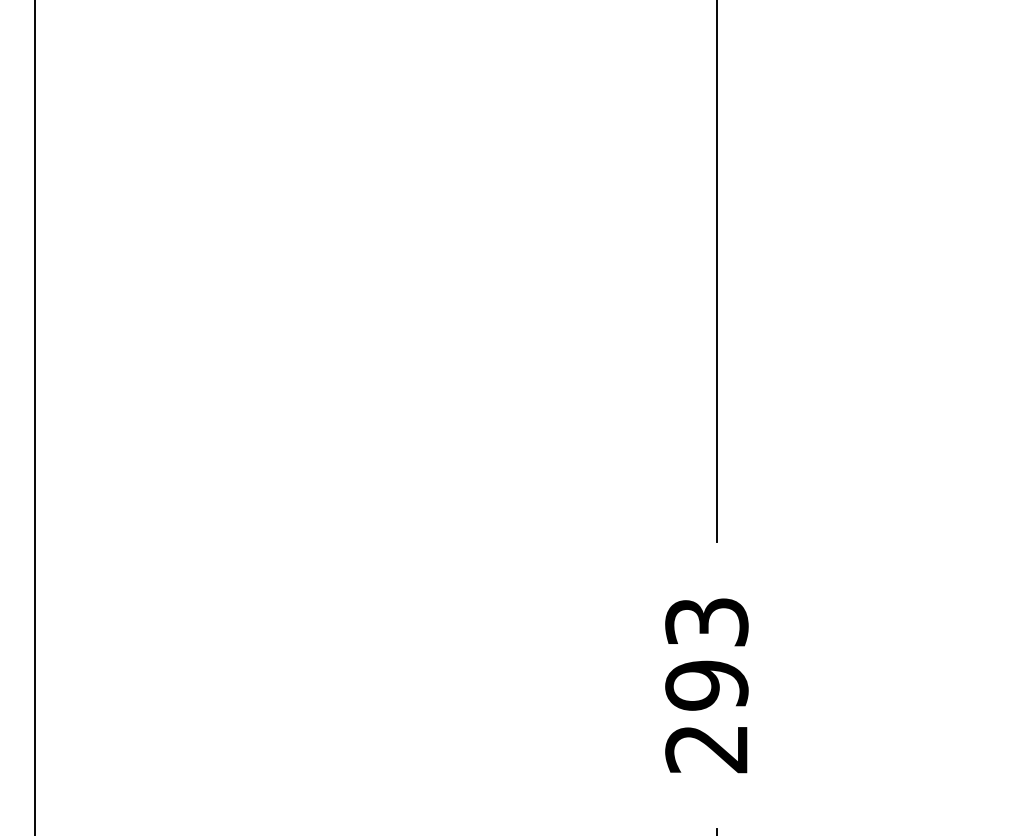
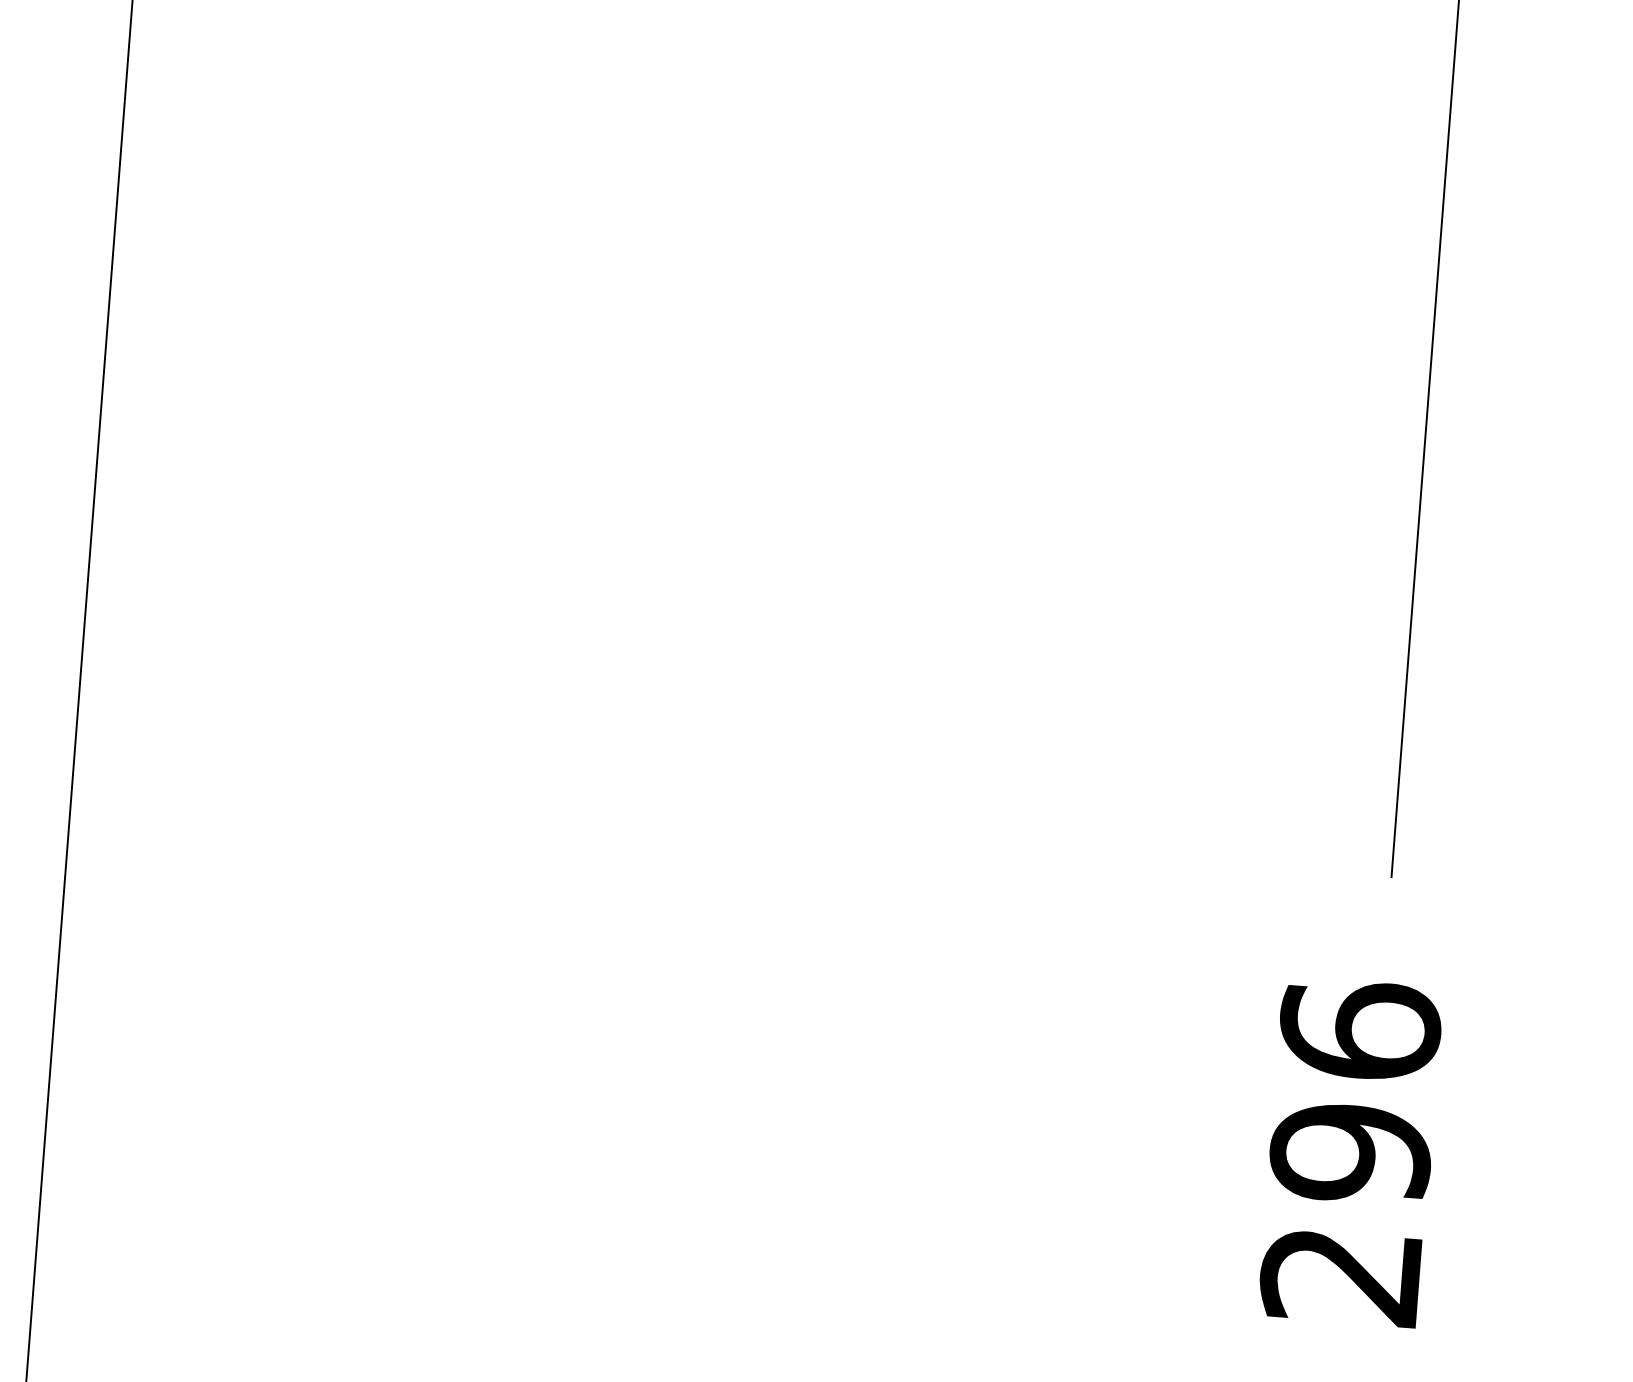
text: (706, 621) -> (1359, 1029), 293 -> 296

